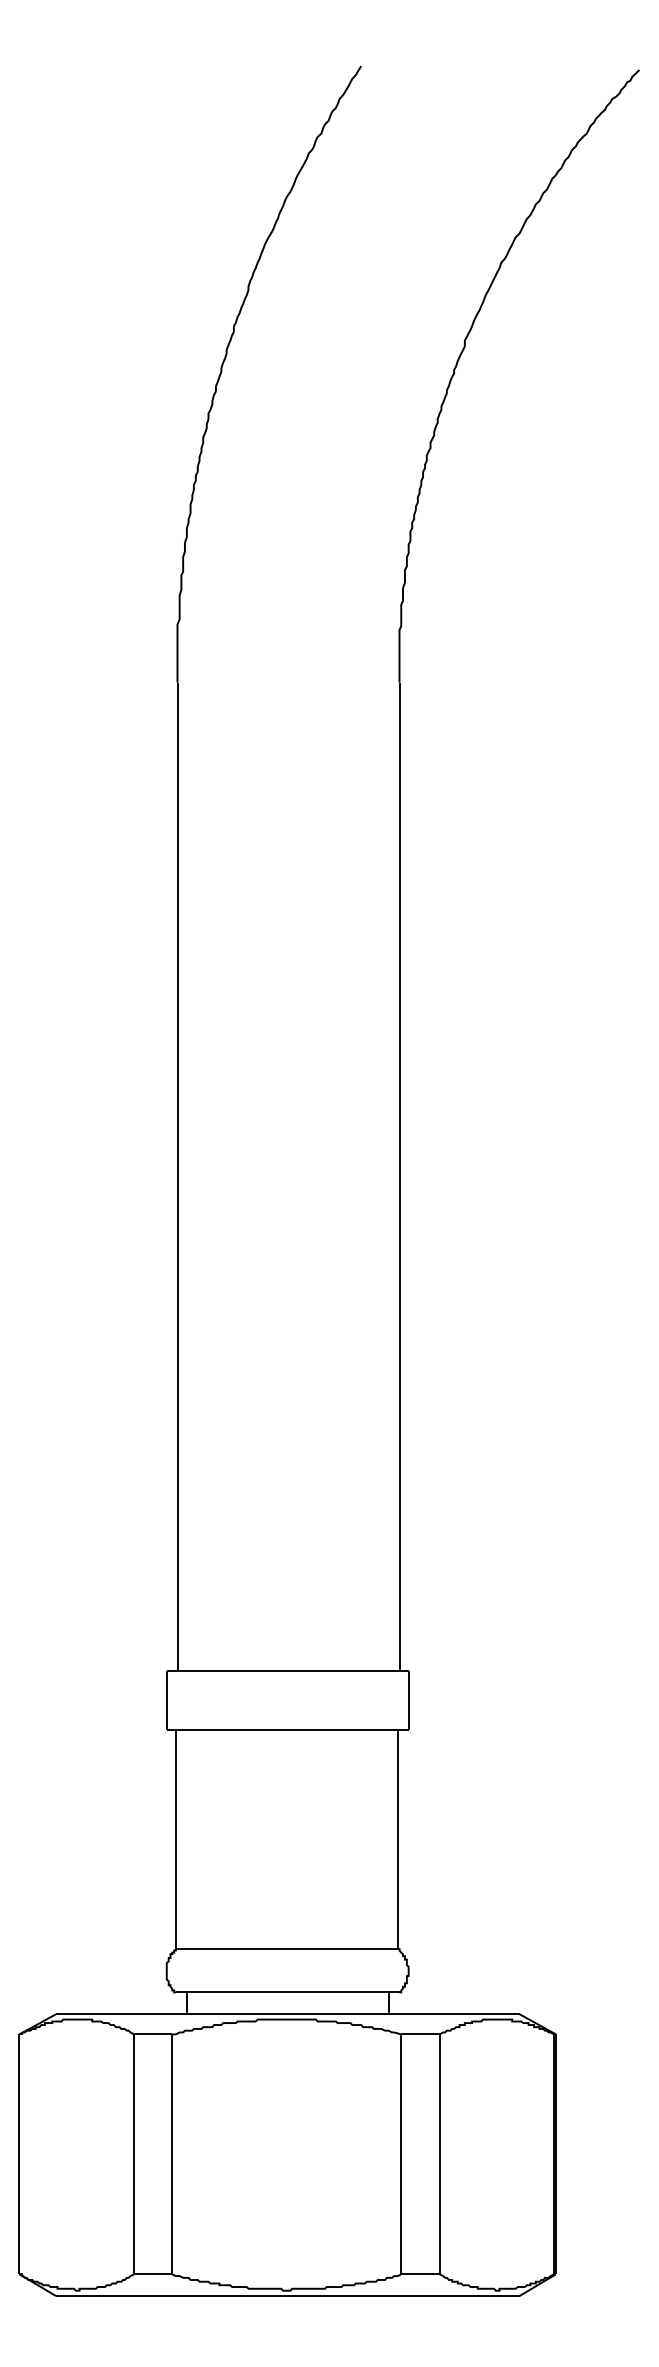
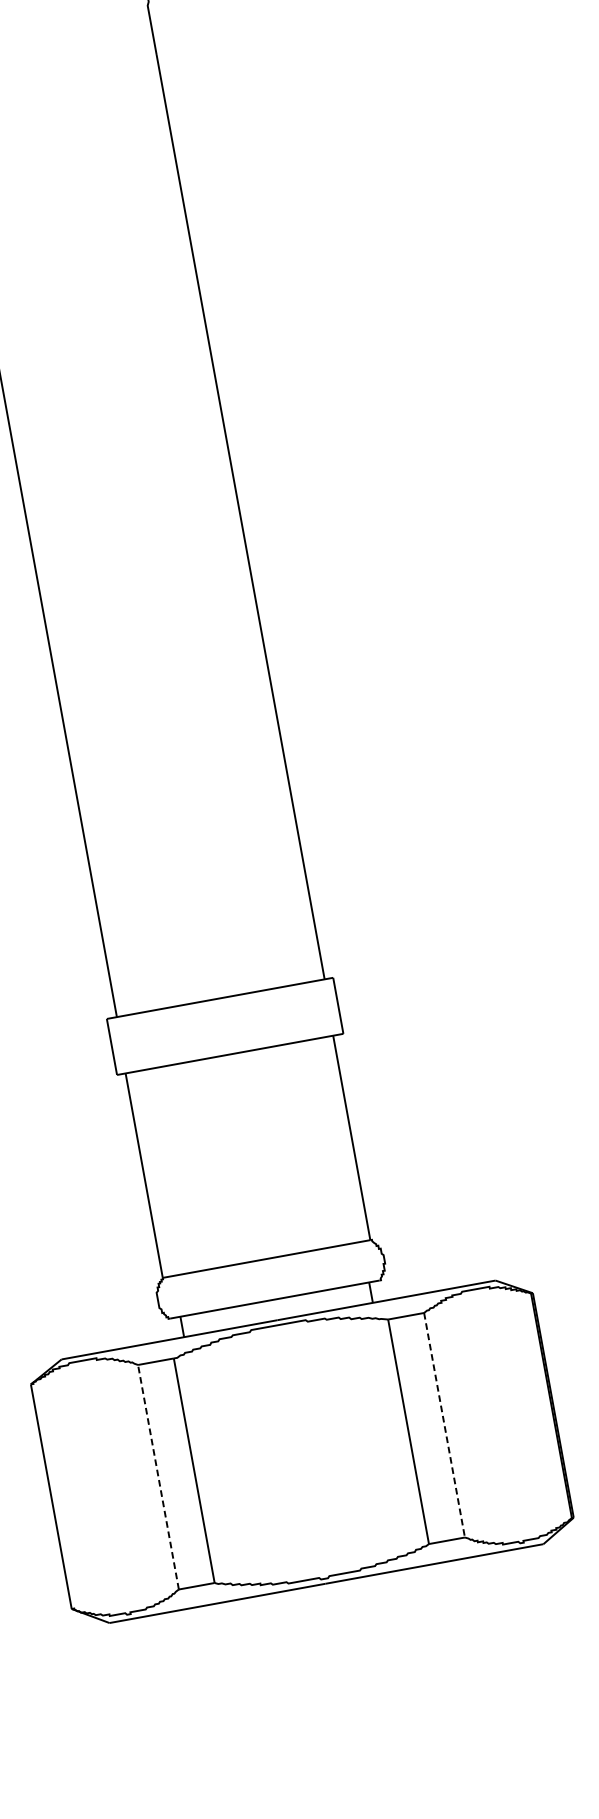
line: (134, 2154) -> (158, 1477), solid -> dashed
line: (439, 2154) -> (444, 1425), solid -> dashed

